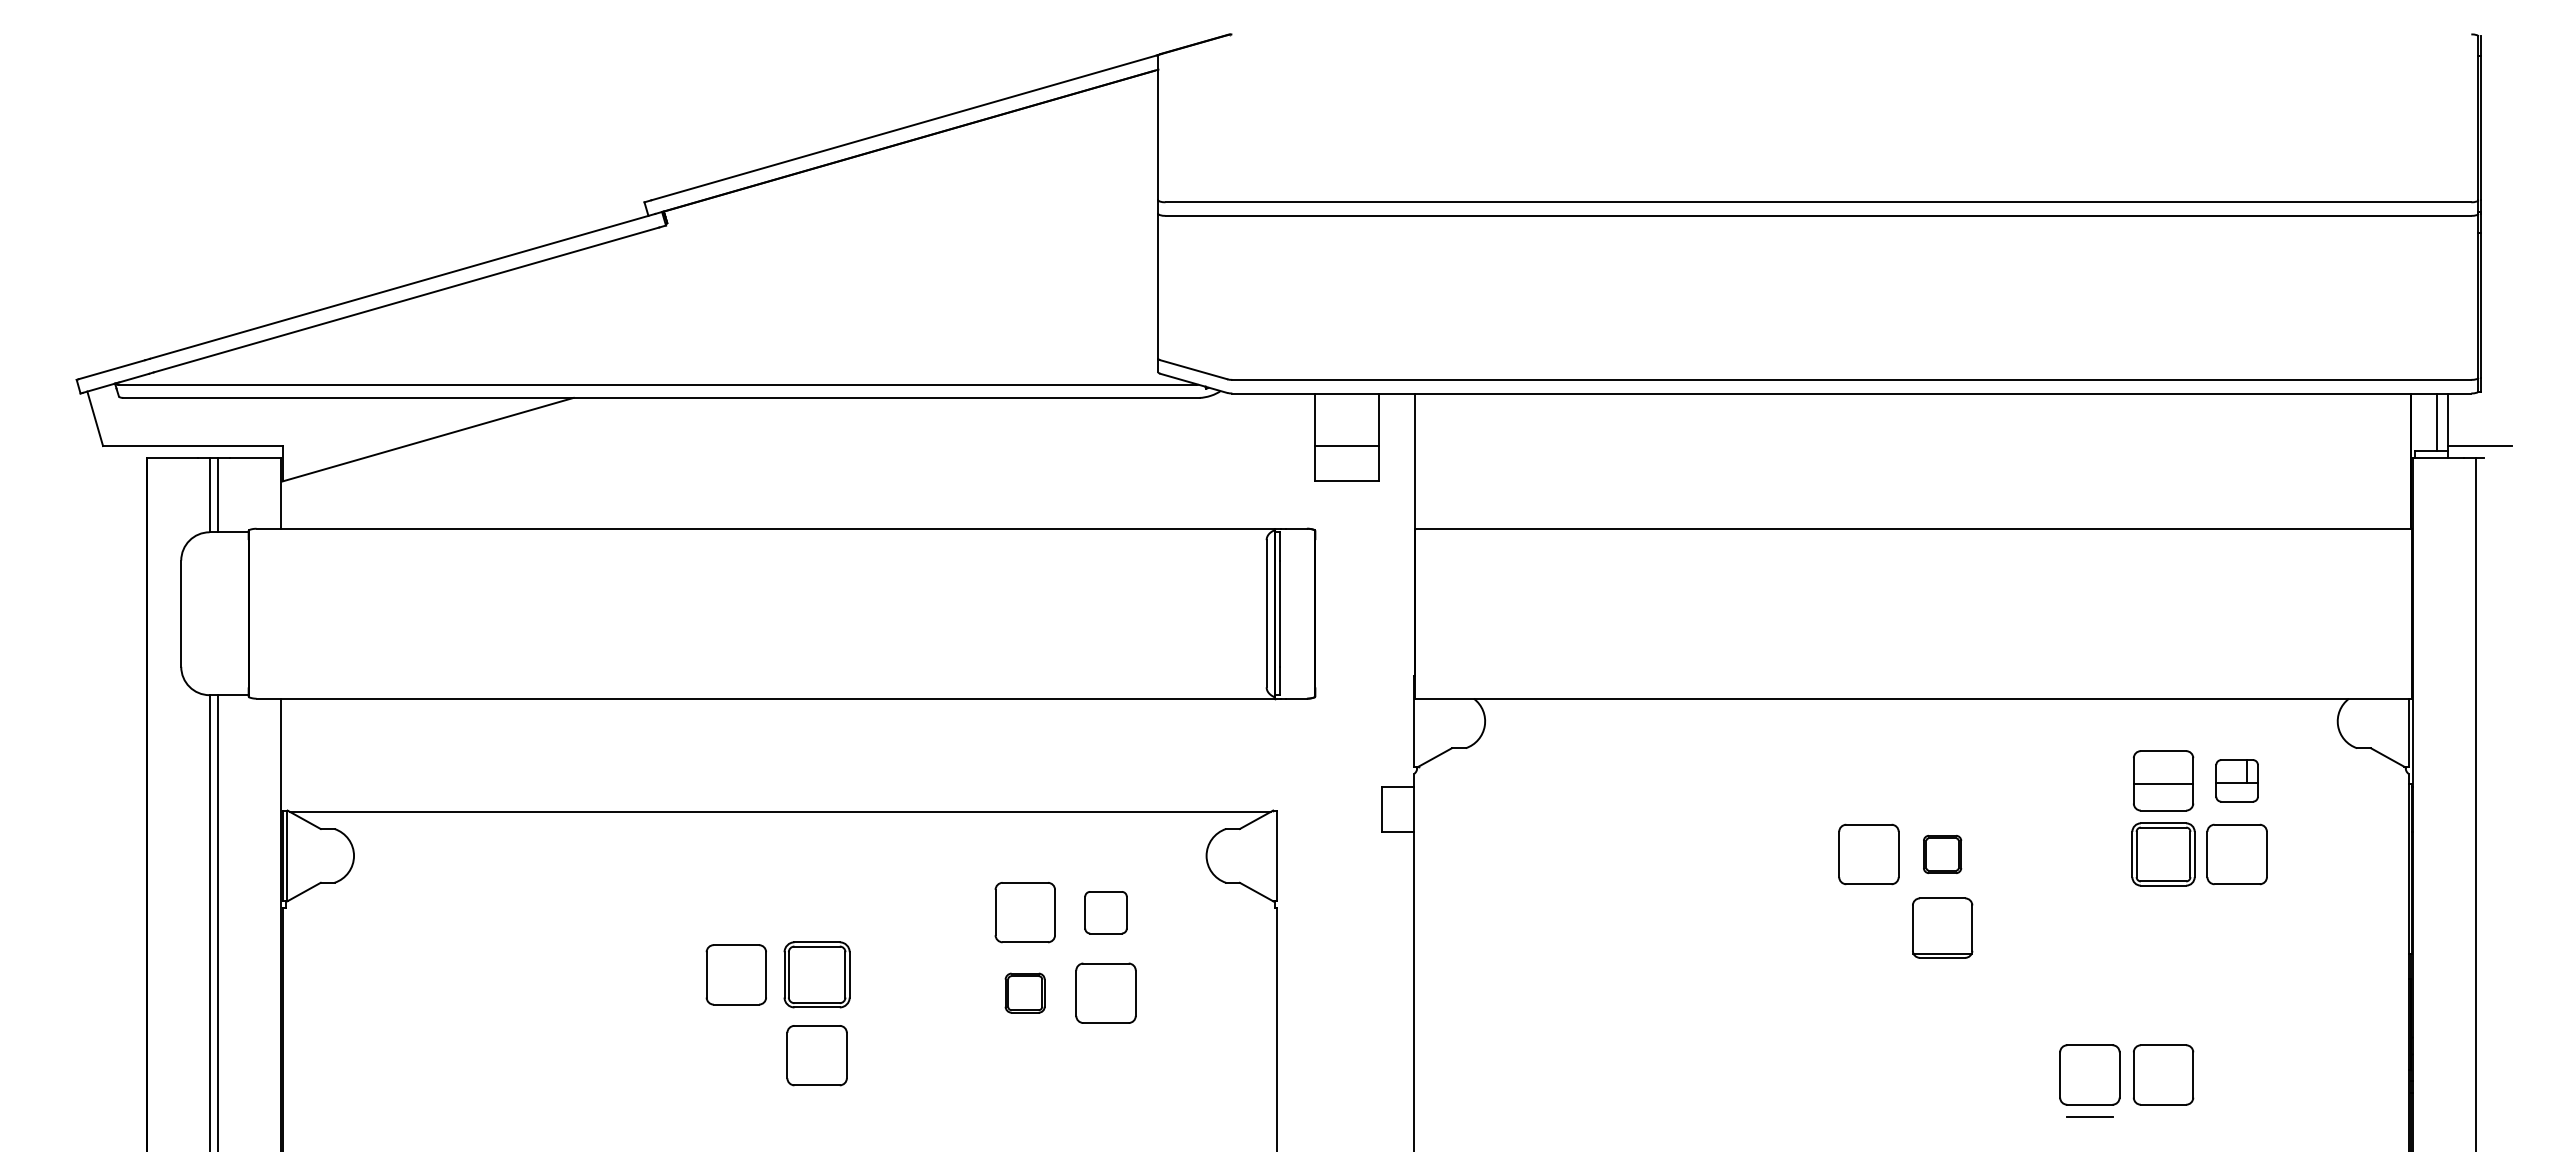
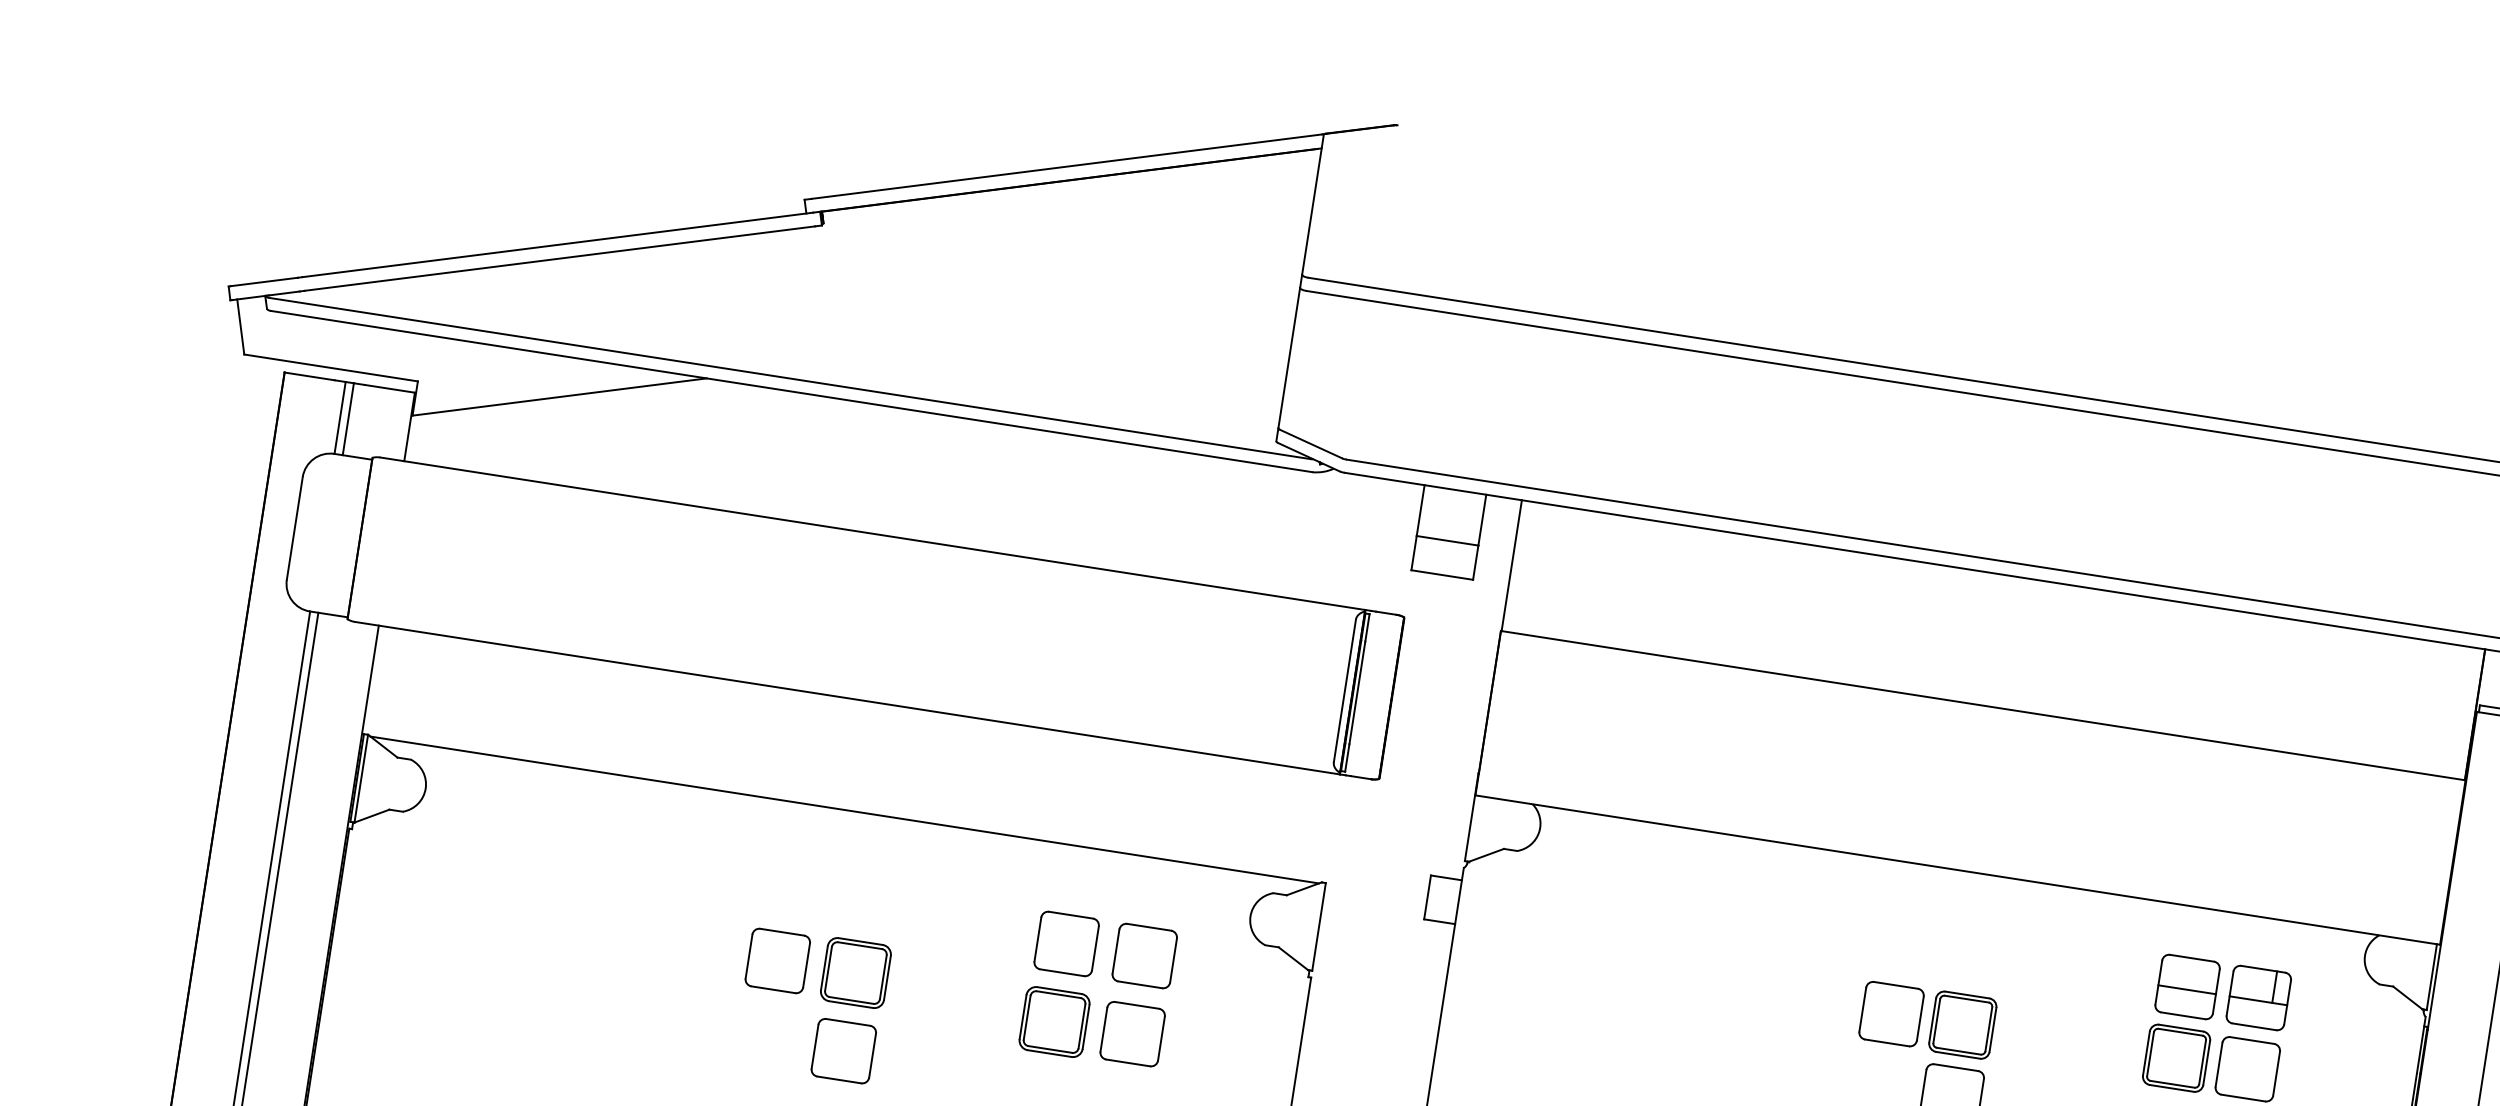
part: (2236, 780) -> (2258, 997), size x1.43
part: (1942, 854) -> (1962, 1025), size x1.67
part: (1105, 912) -> (1144, 955), size x1.43
part: (1024, 992) -> (1053, 1021), size x1.67

